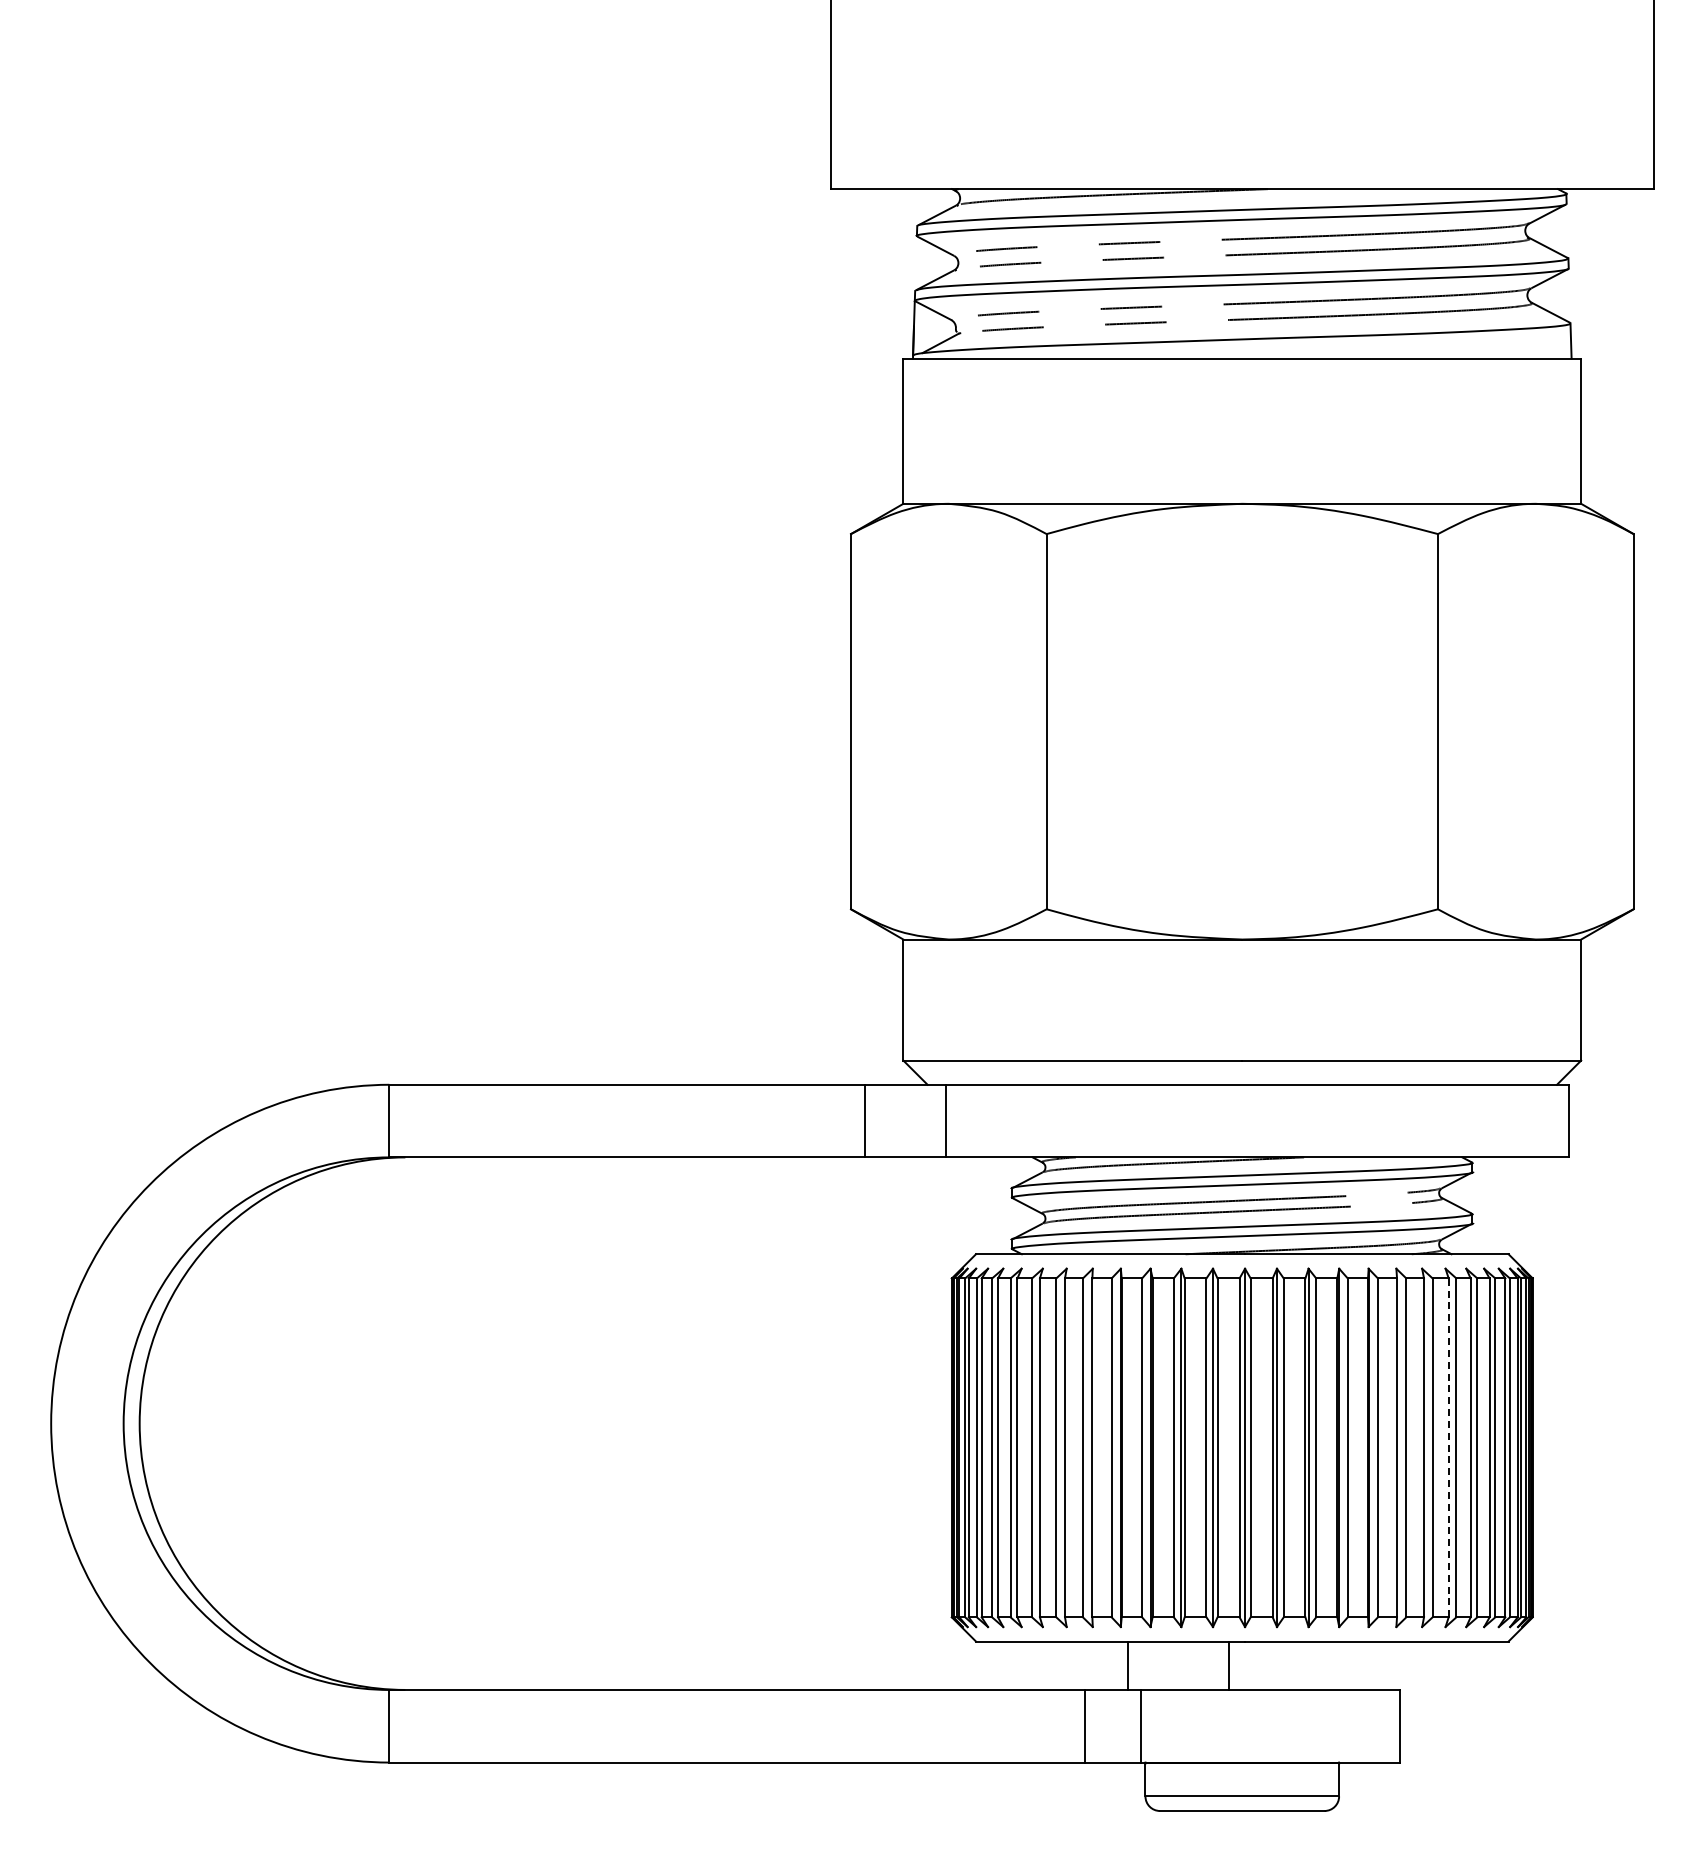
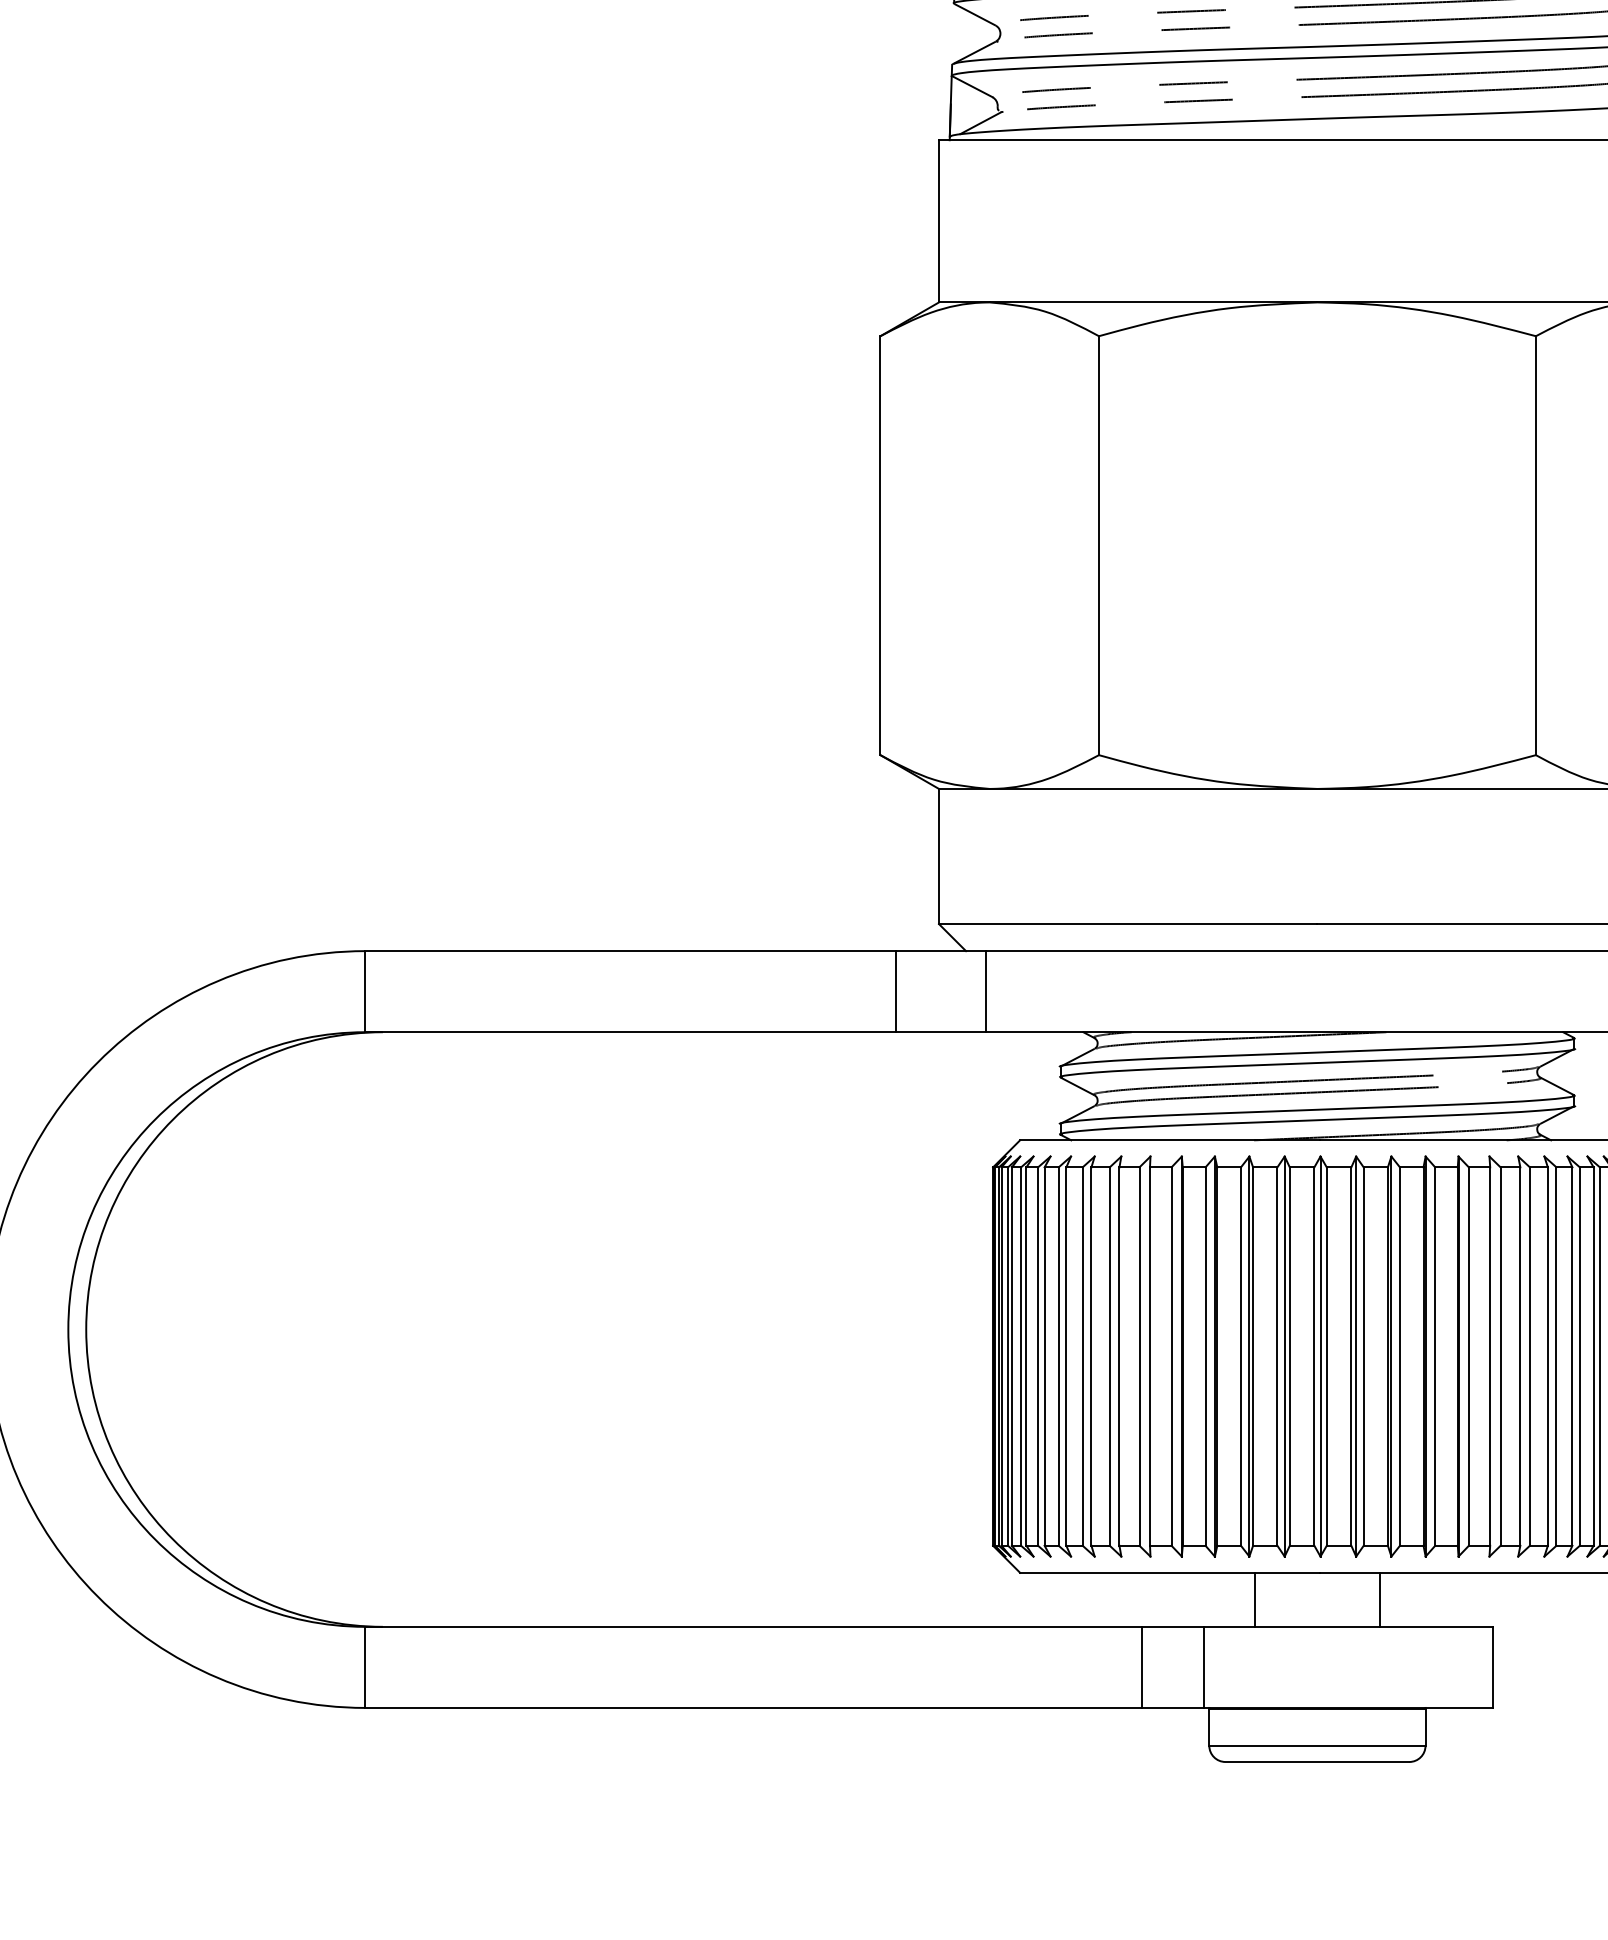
line: (1448, 1447) -> (1547, 1356), dashed -> solid
line: (1127, 1665) -> (1255, 1599), moved
line: (1228, 1665) -> (1379, 1599), moved

